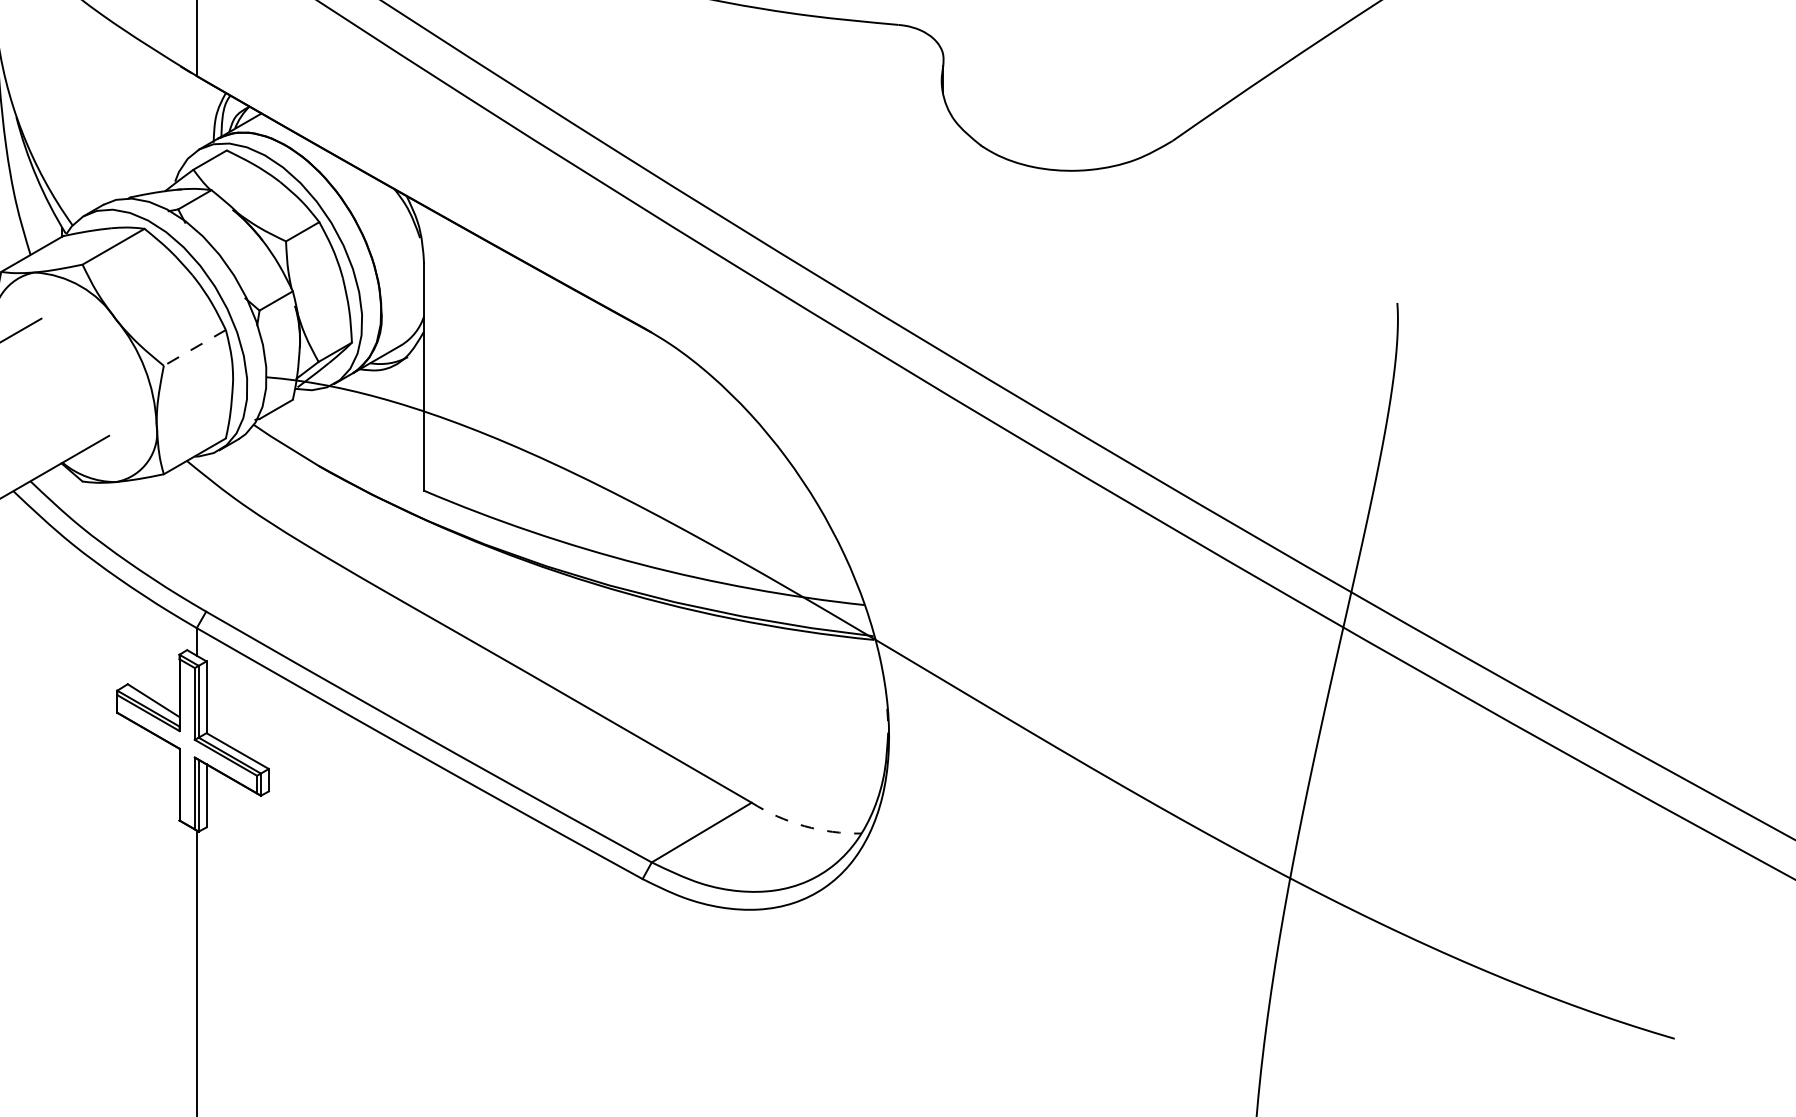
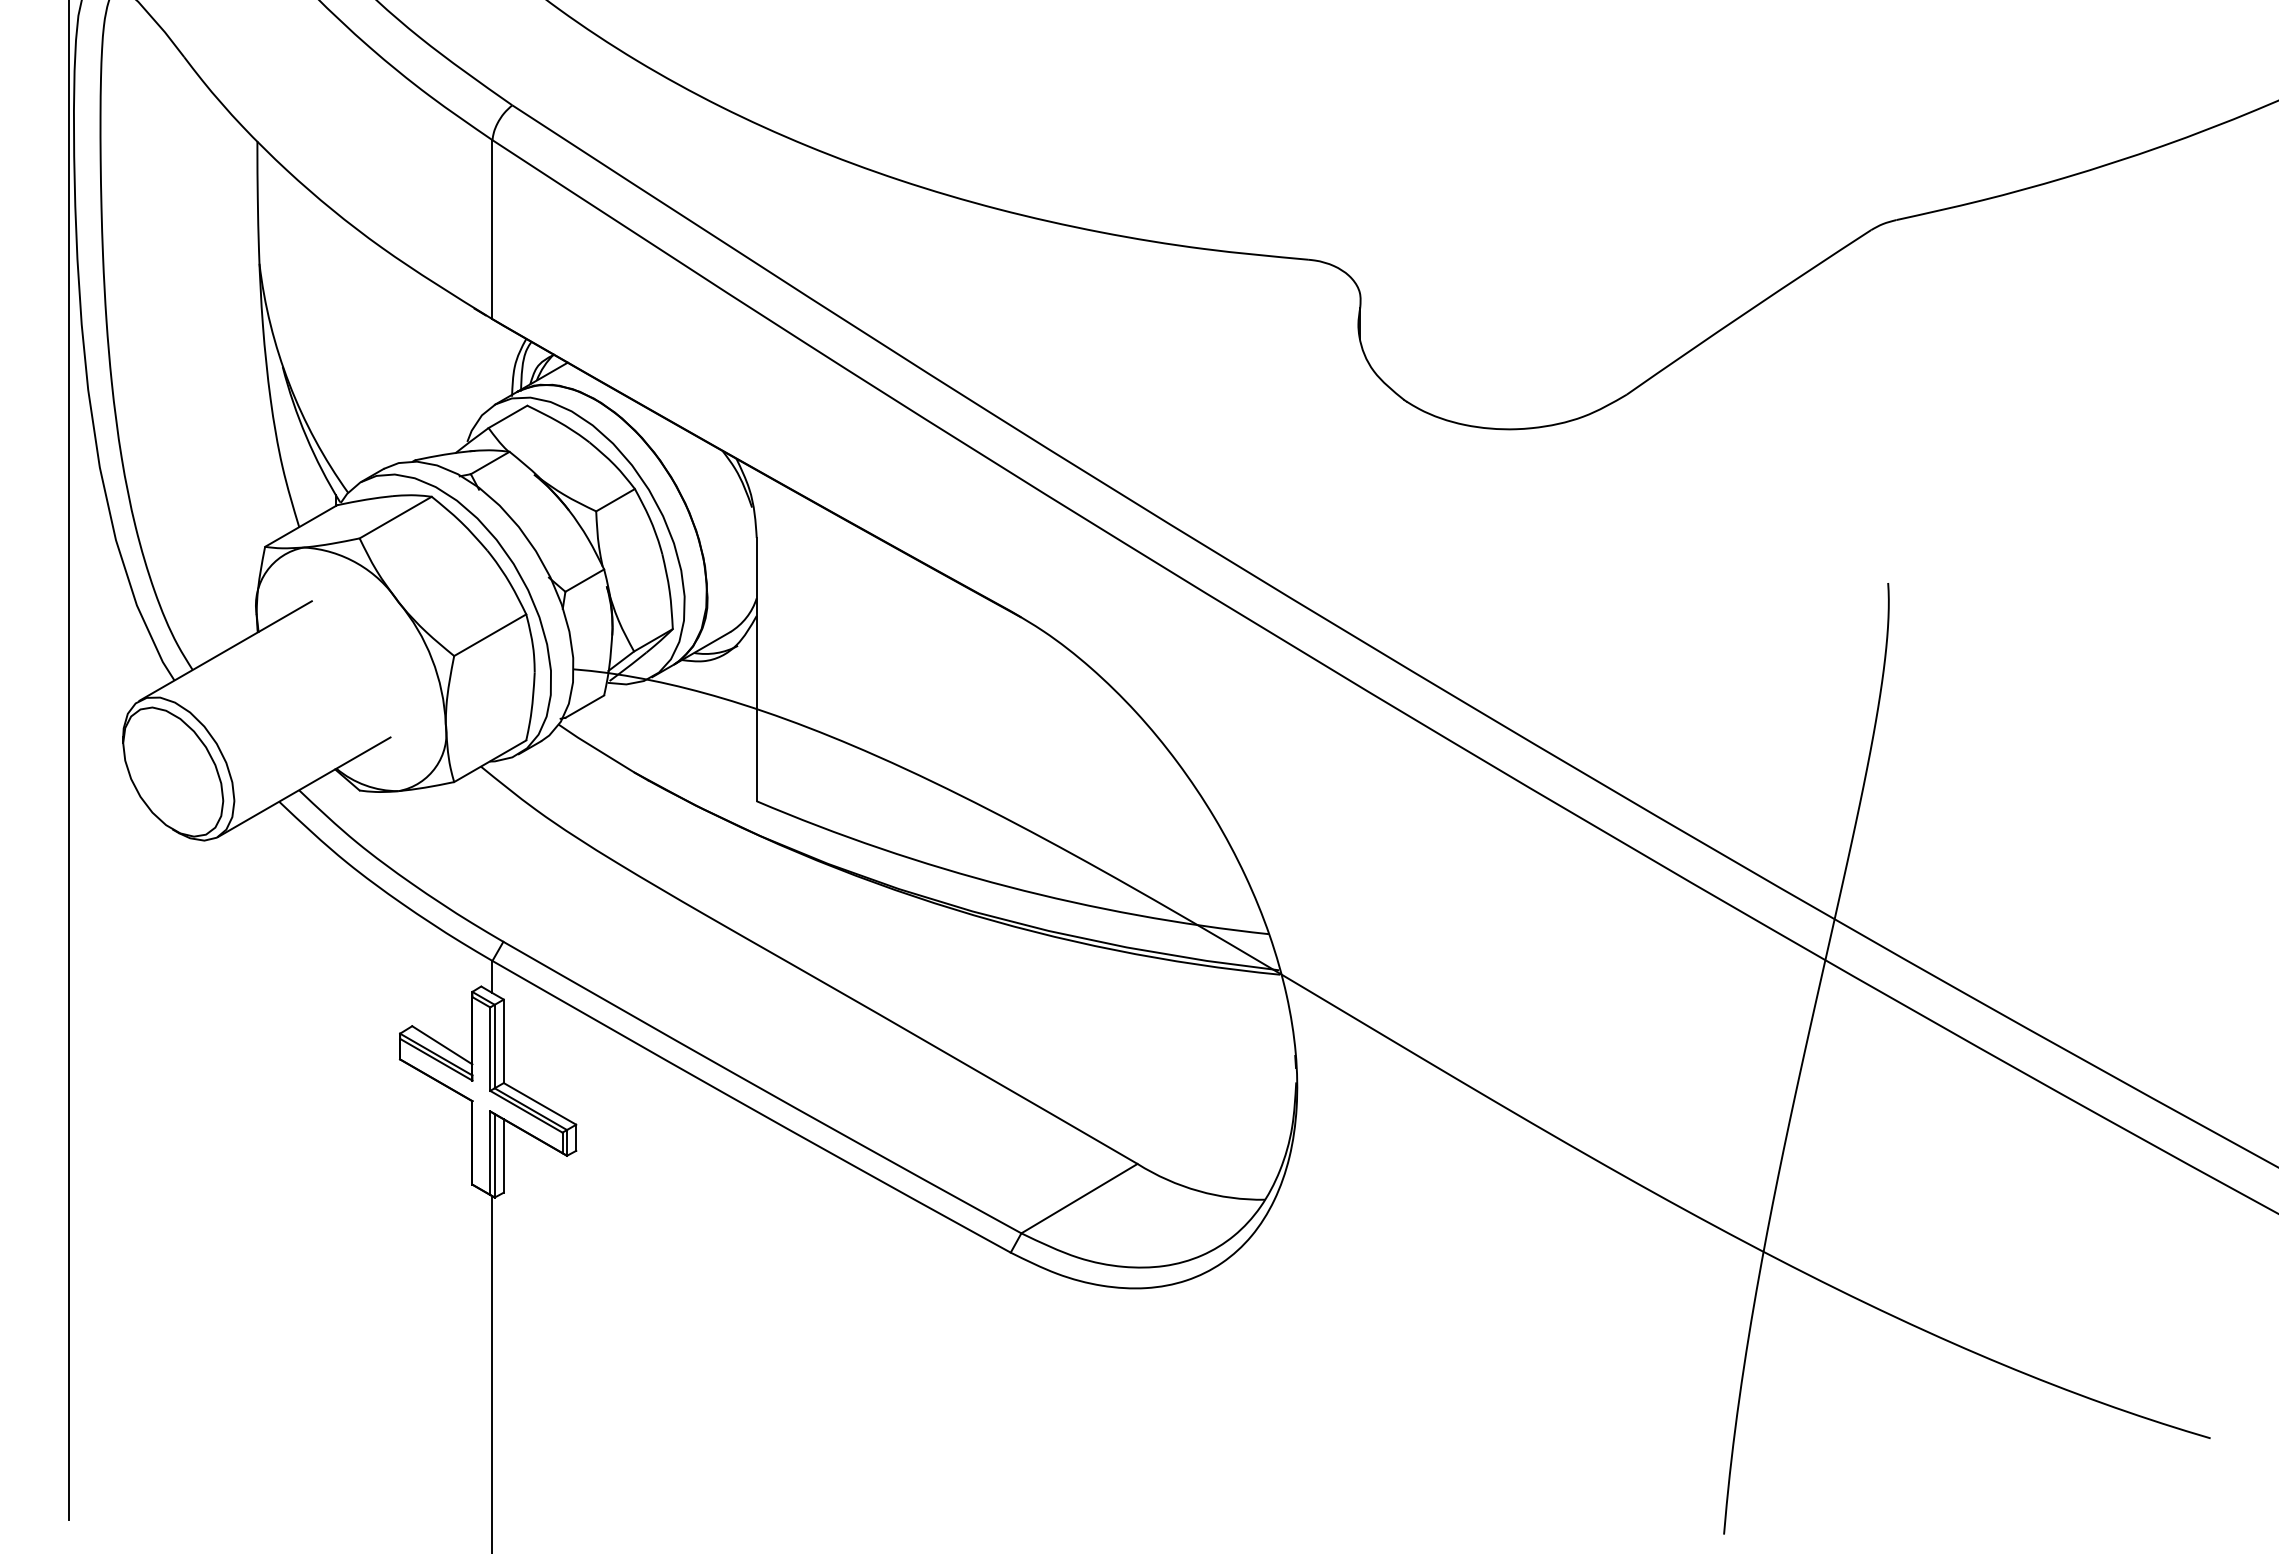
line: (195, 348) -> (490, 635), dashed -> solid
arc: (804, 826) -> (1198, 1191), dashed -> solid

